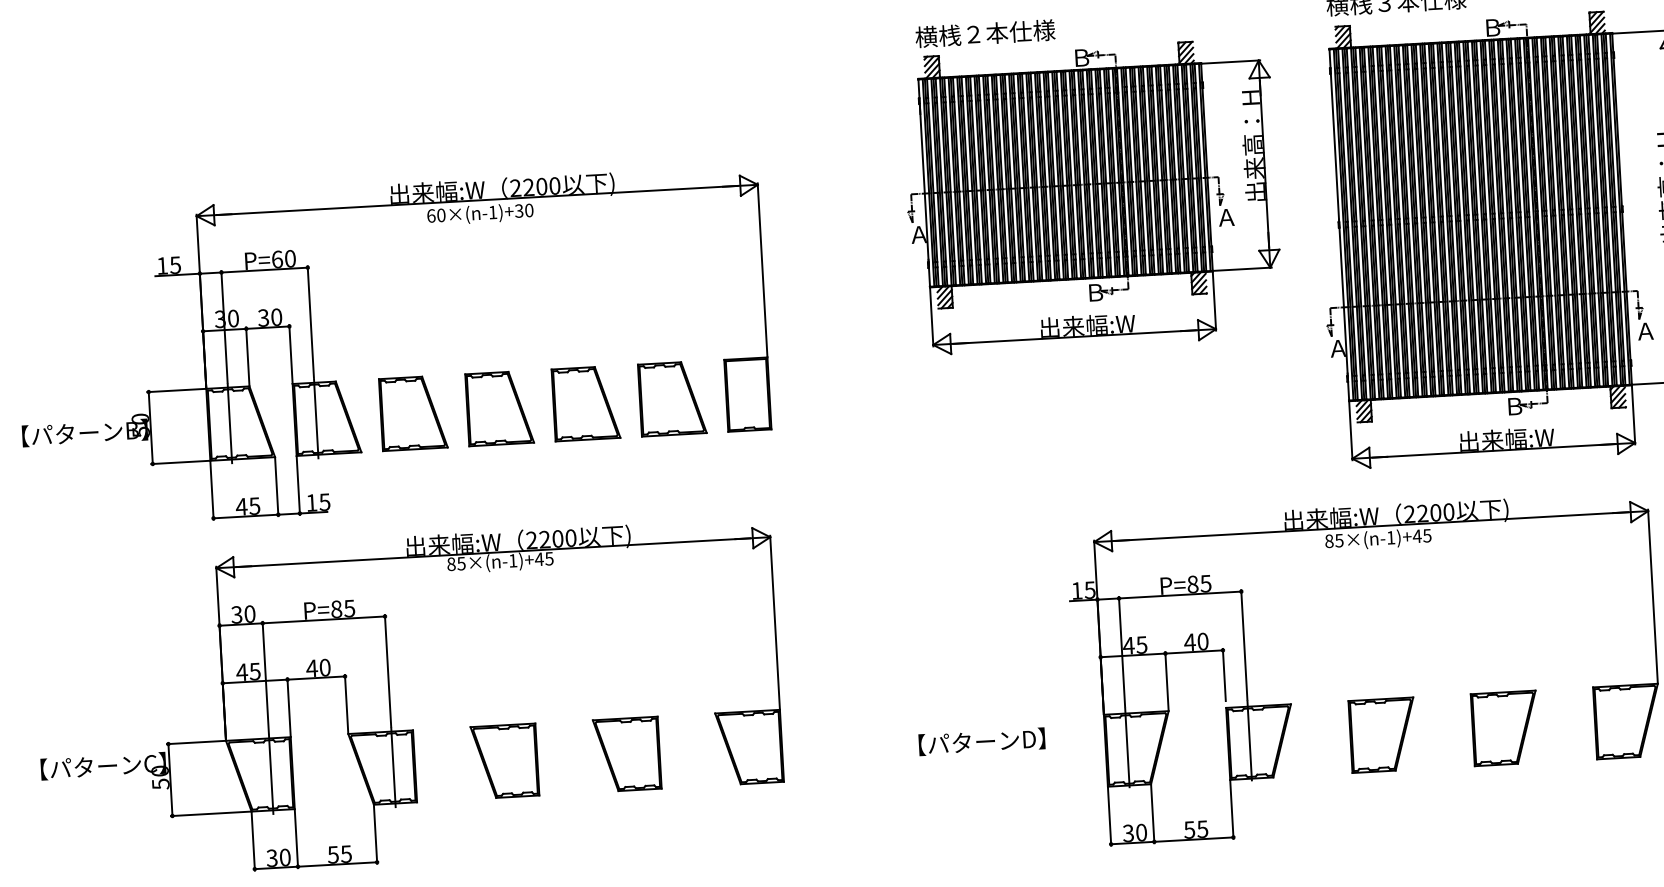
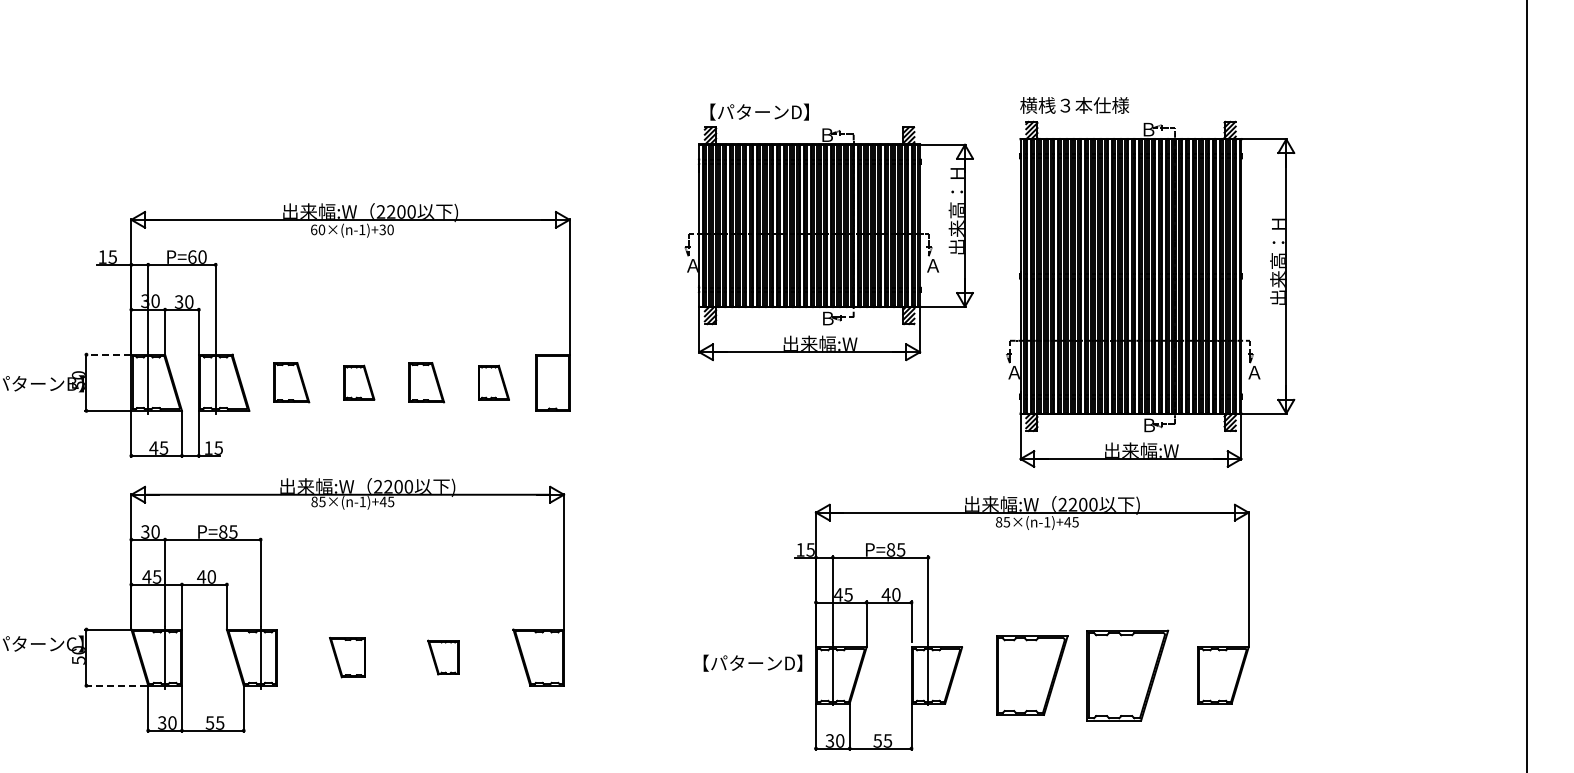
text: (985, 32) -> (753, 111), 横桟２本仕様 -> 【パターンD】
line: (175, 390) -> (107, 354), solid -> dashed
part: (671, 398) -> (493, 382), size x0.6
part: (586, 403) -> (426, 382), size x0.7
part: (500, 408) -> (359, 382), size x0.6
part: (413, 412) -> (291, 382), size x0.7
part: (1504, 728) -> (1127, 675), size x1.6
part: (1383, 735) -> (1032, 675), size x1.4
text: (981, 740) -> (752, 662), moved
part: (627, 754) -> (443, 657), size x0.6
part: (504, 761) -> (347, 657), size x0.7
line: (209, 813) -> (115, 685), solid -> dashed

